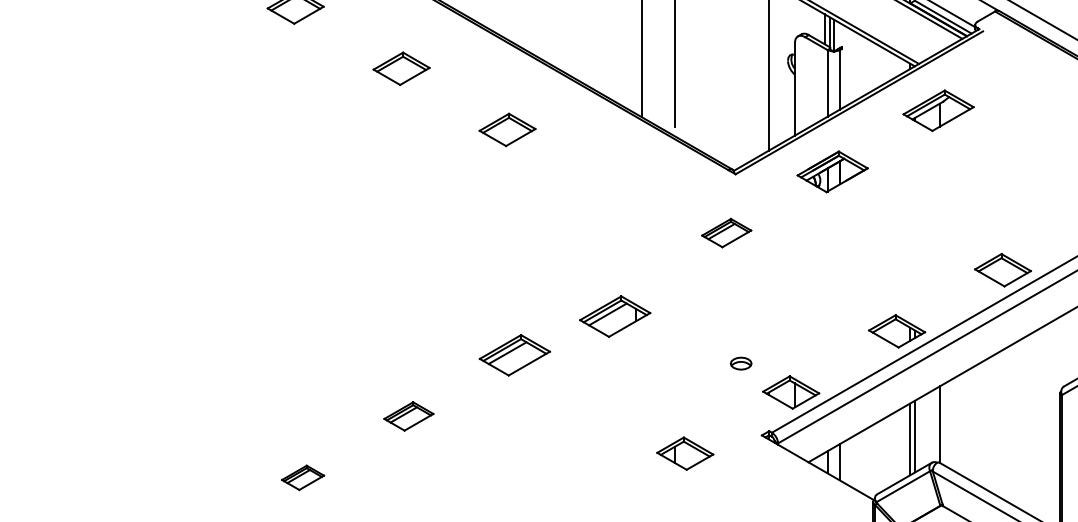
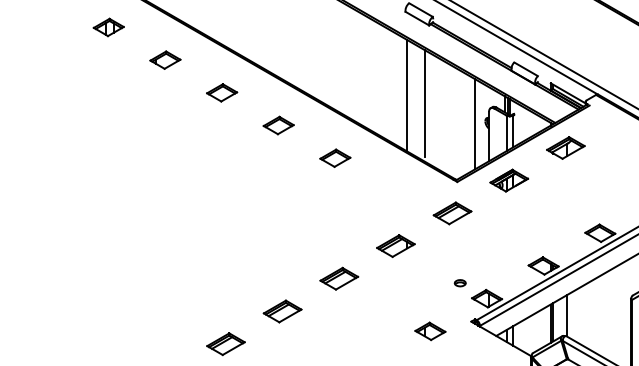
part: (726, 233) -> (452, 213), size x1.43
part: (614, 315) -> (395, 245), moved
part: (408, 416) -> (282, 311), size x1.43
part: (302, 478) -> (225, 344), size x1.67

